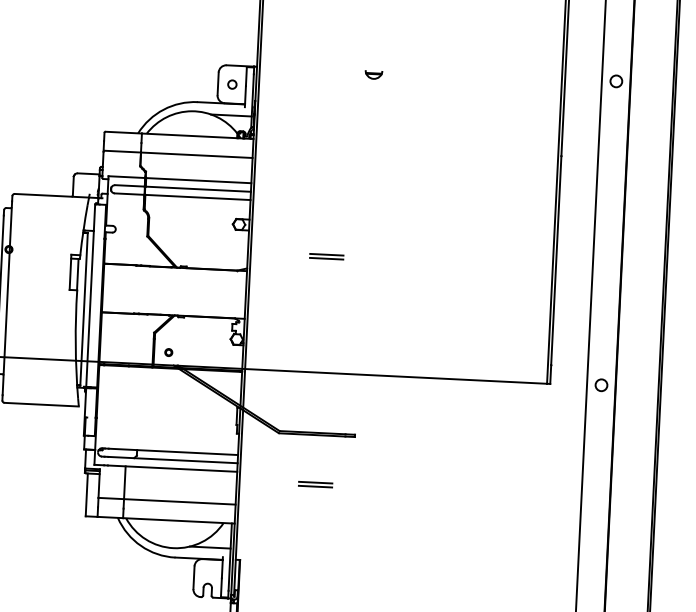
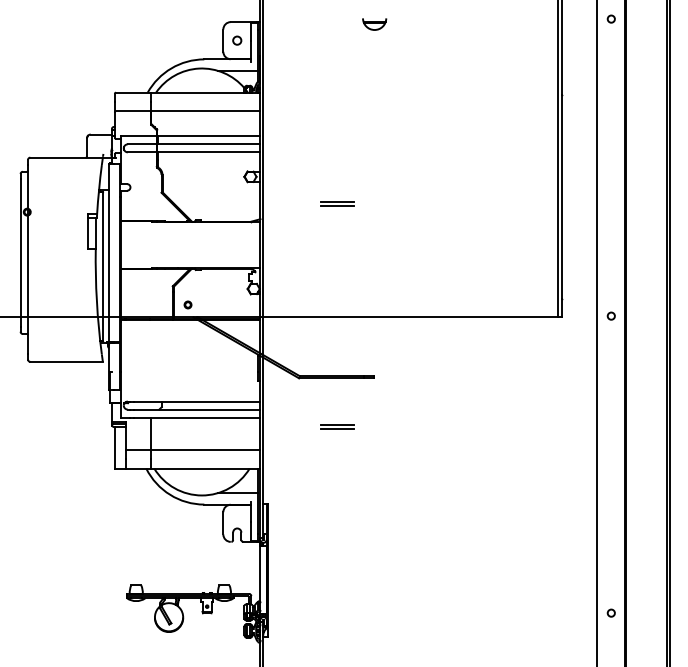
part: (373, 74) -> (374, 24), size x1.43
circle: (615, 80) -> (610, 18), size x0.62
circle: (600, 384) -> (610, 315), size x0.62

